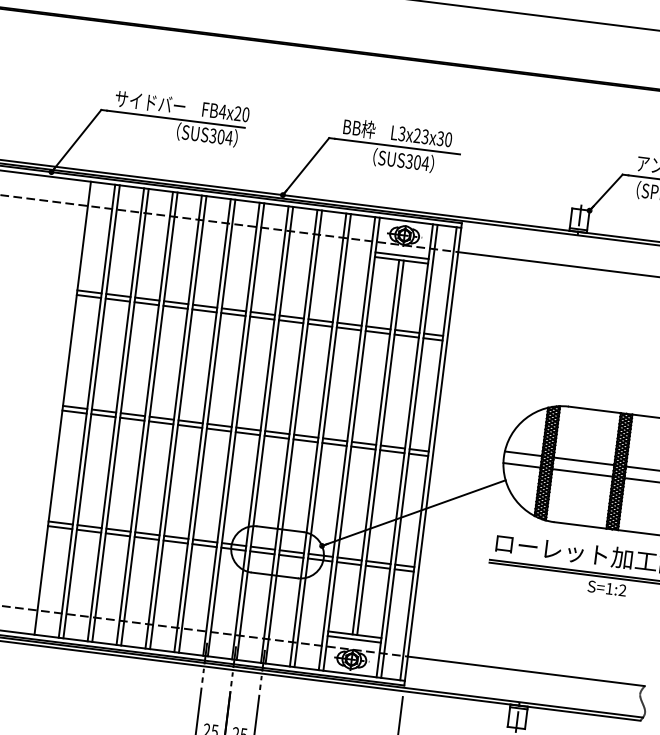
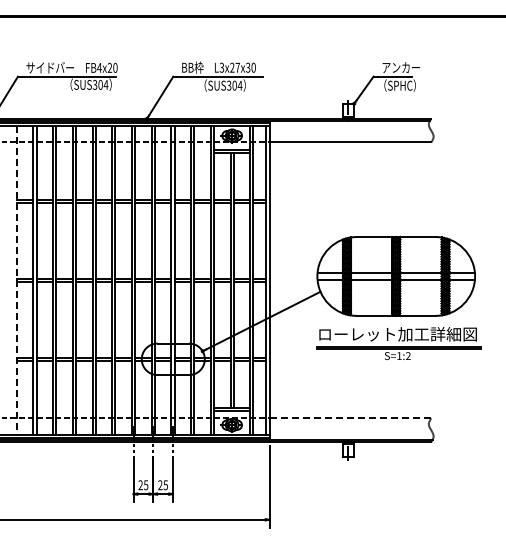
text: (424, 136) -> (237, 67), L3x23x30 -> L3x27x30
line: (62, 408) -> (16, 280), solid -> dashed
line: (526, 671) -> (350, 418), solid -> dashed

